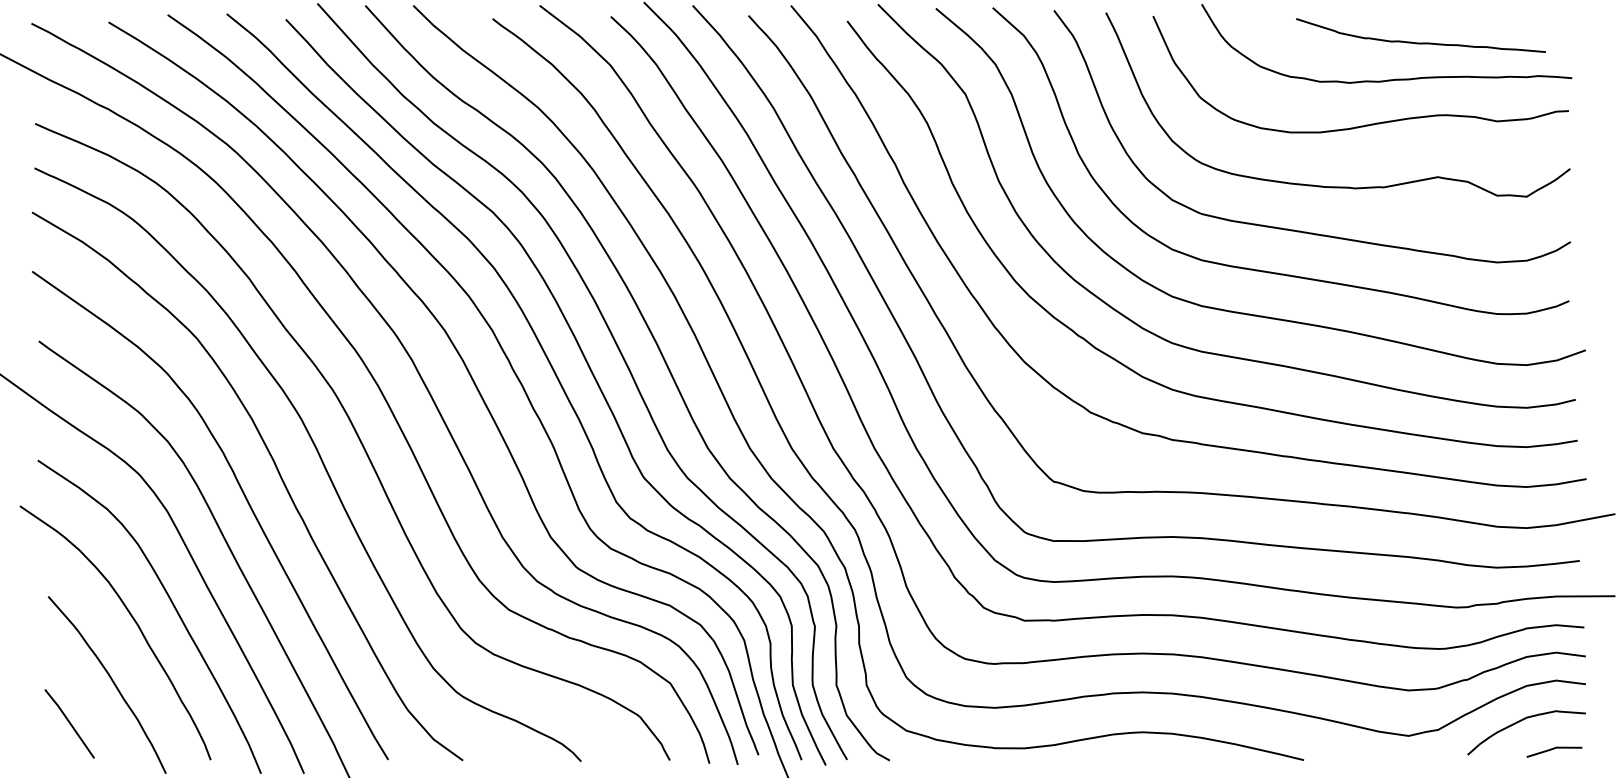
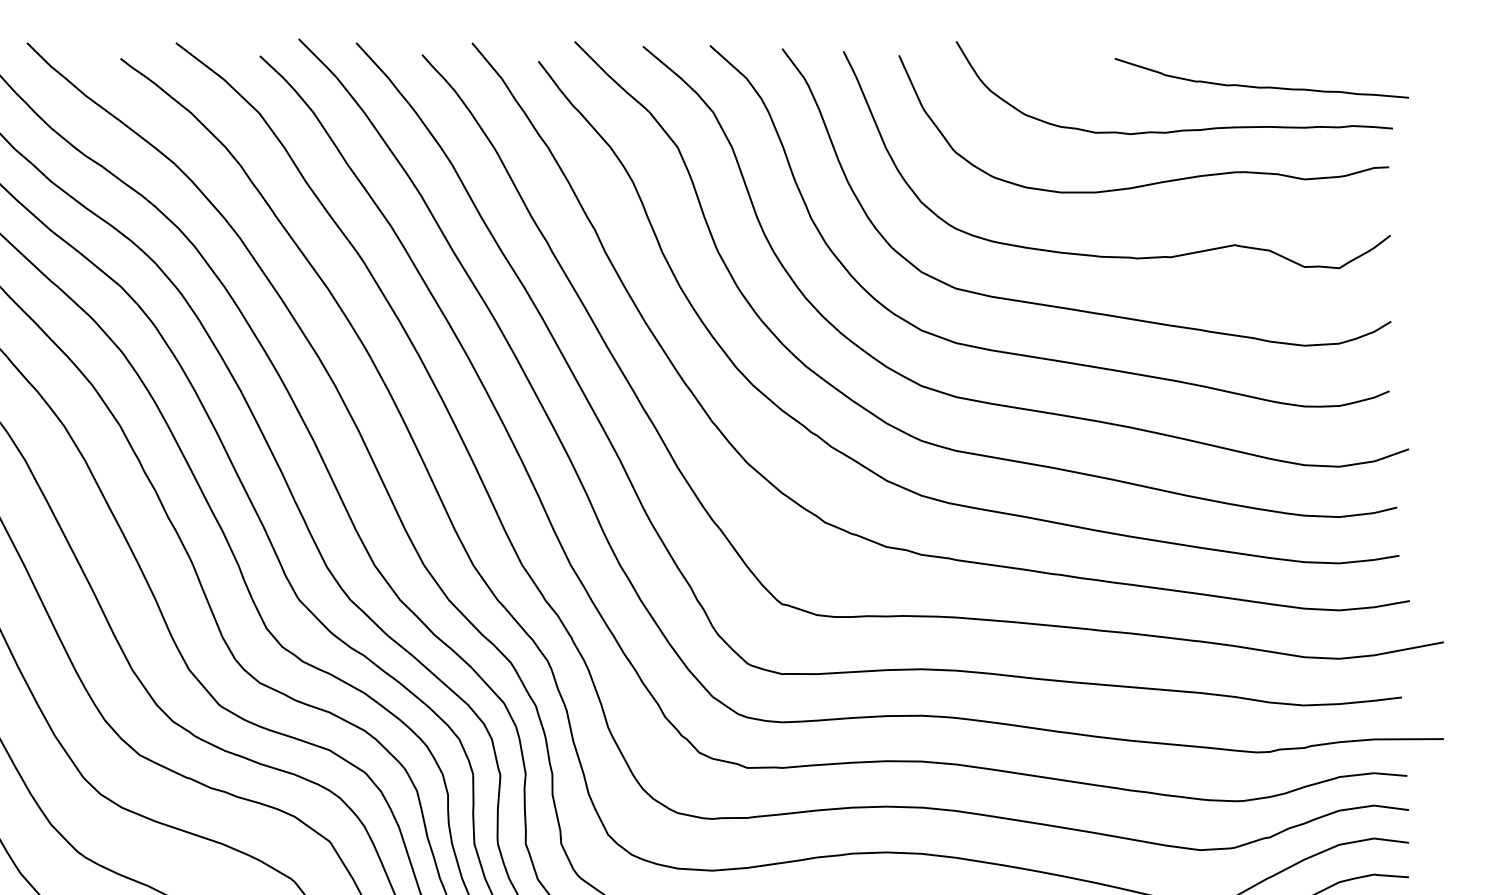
curve: (1420, 42) -> (1261, 86), moved

